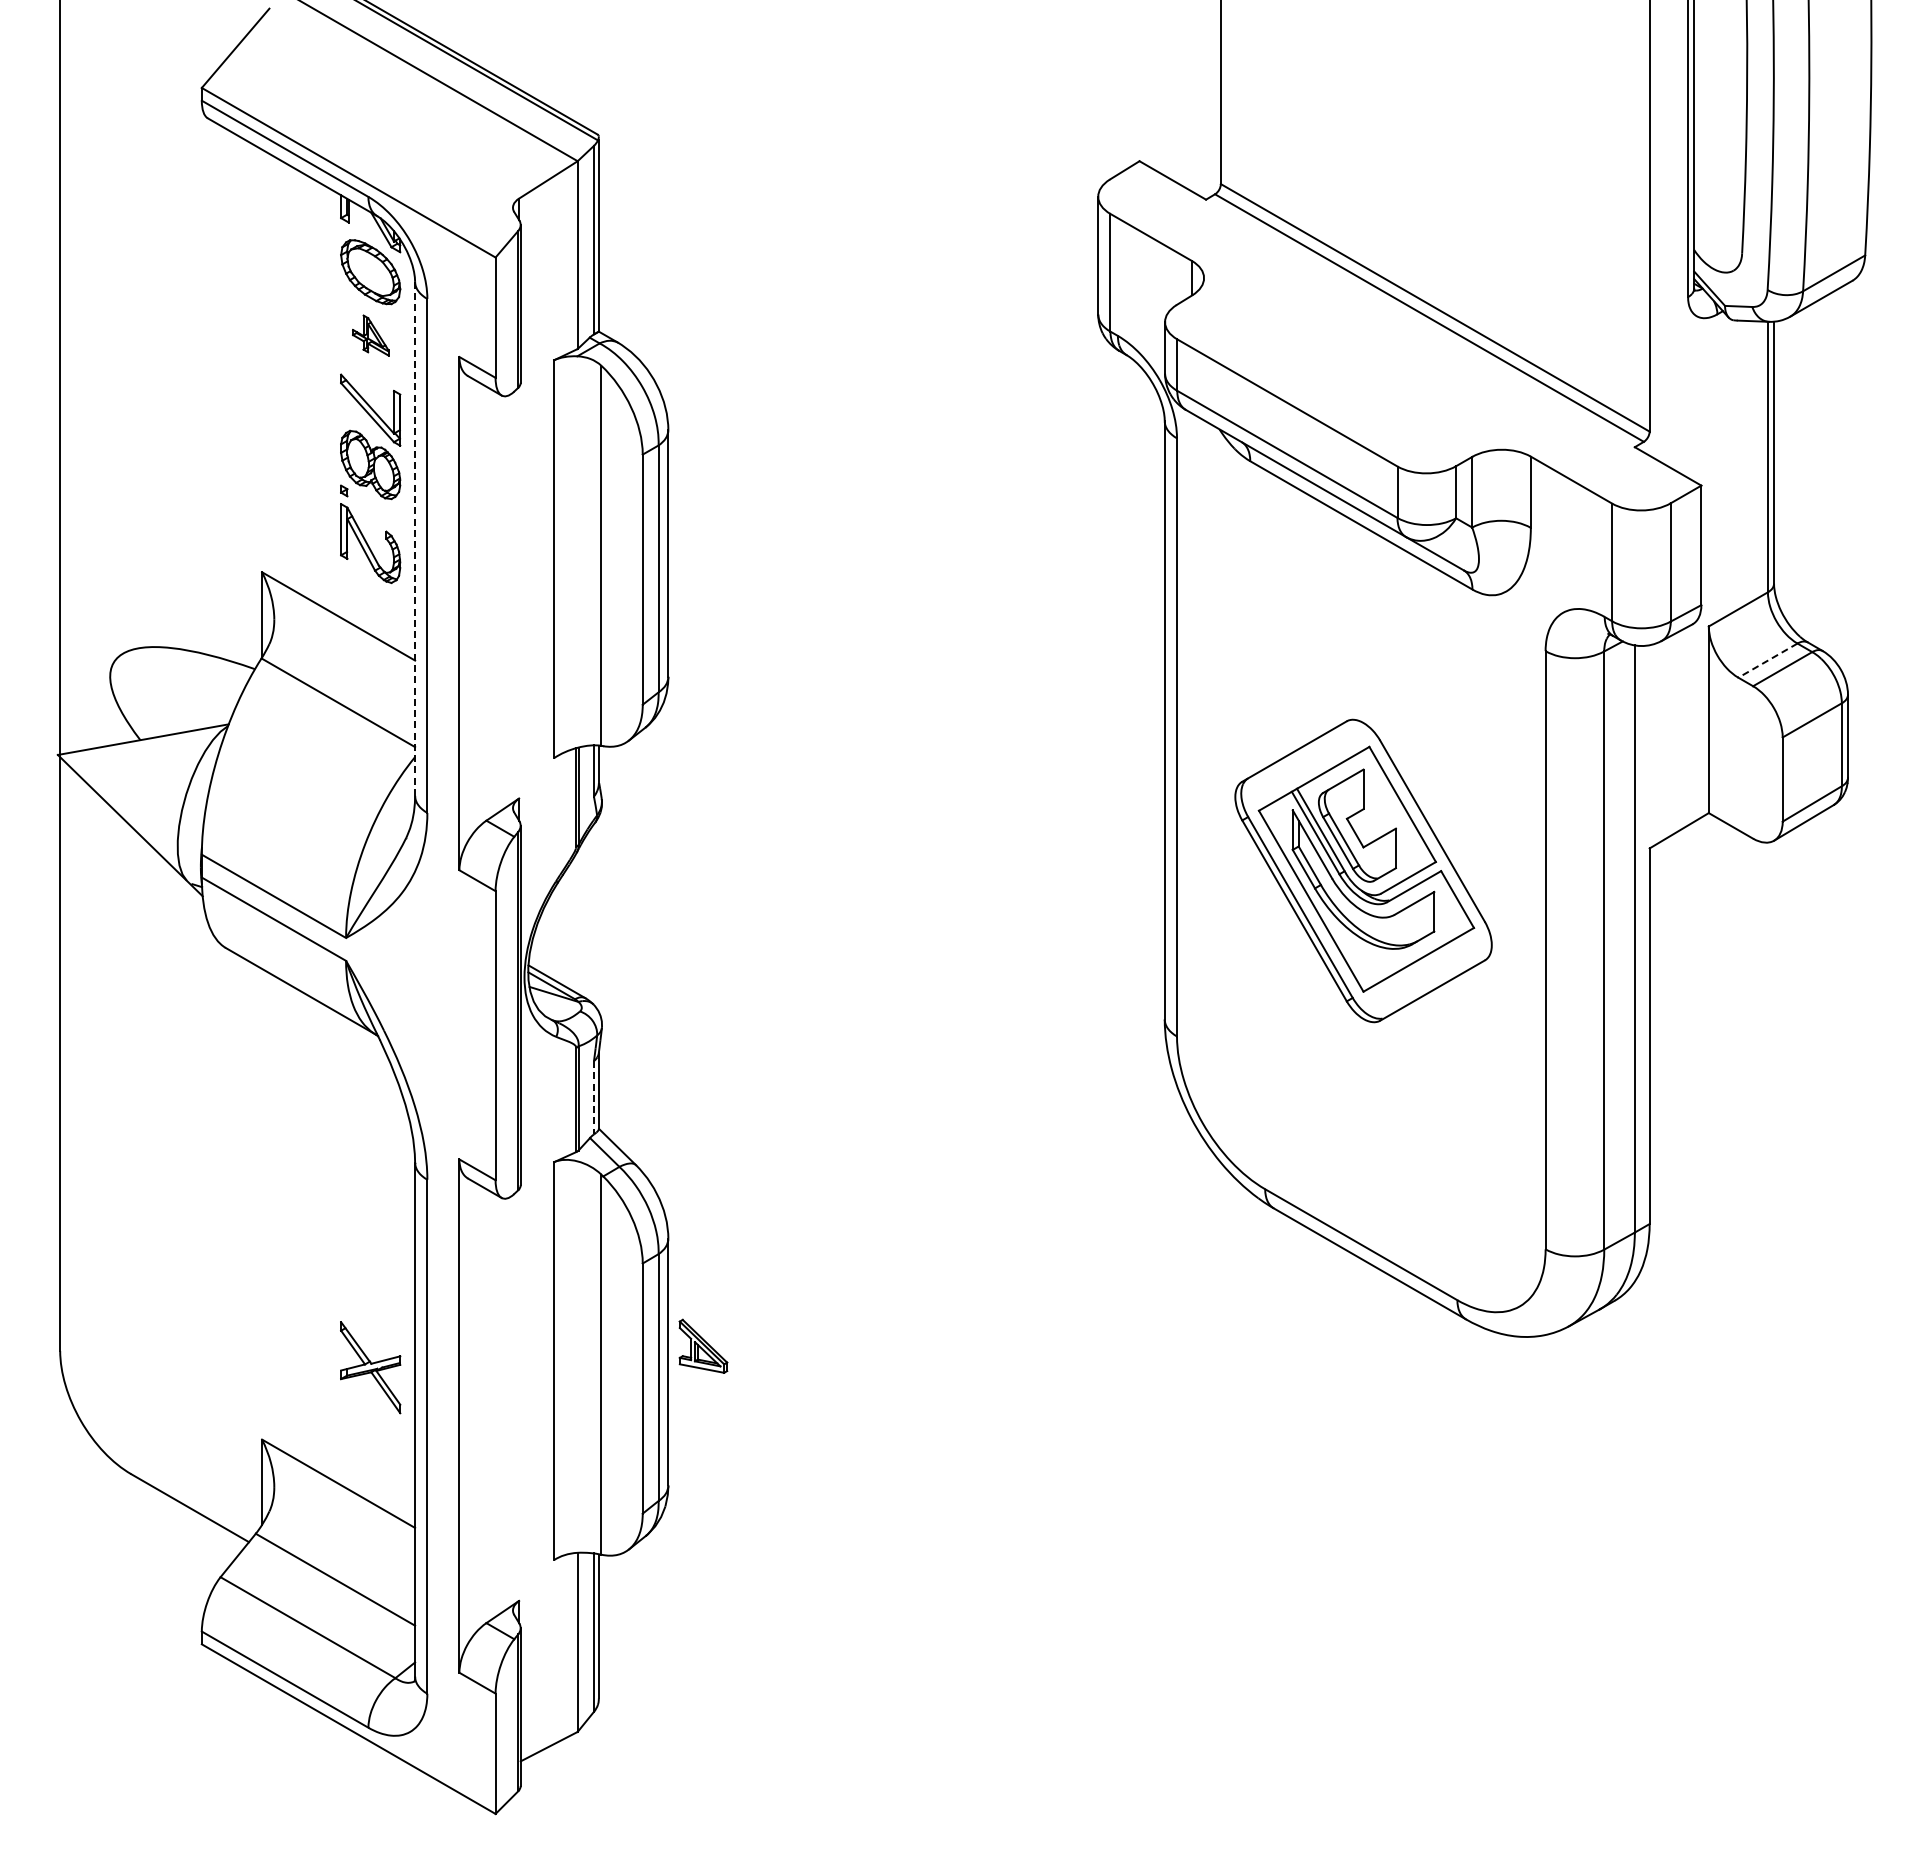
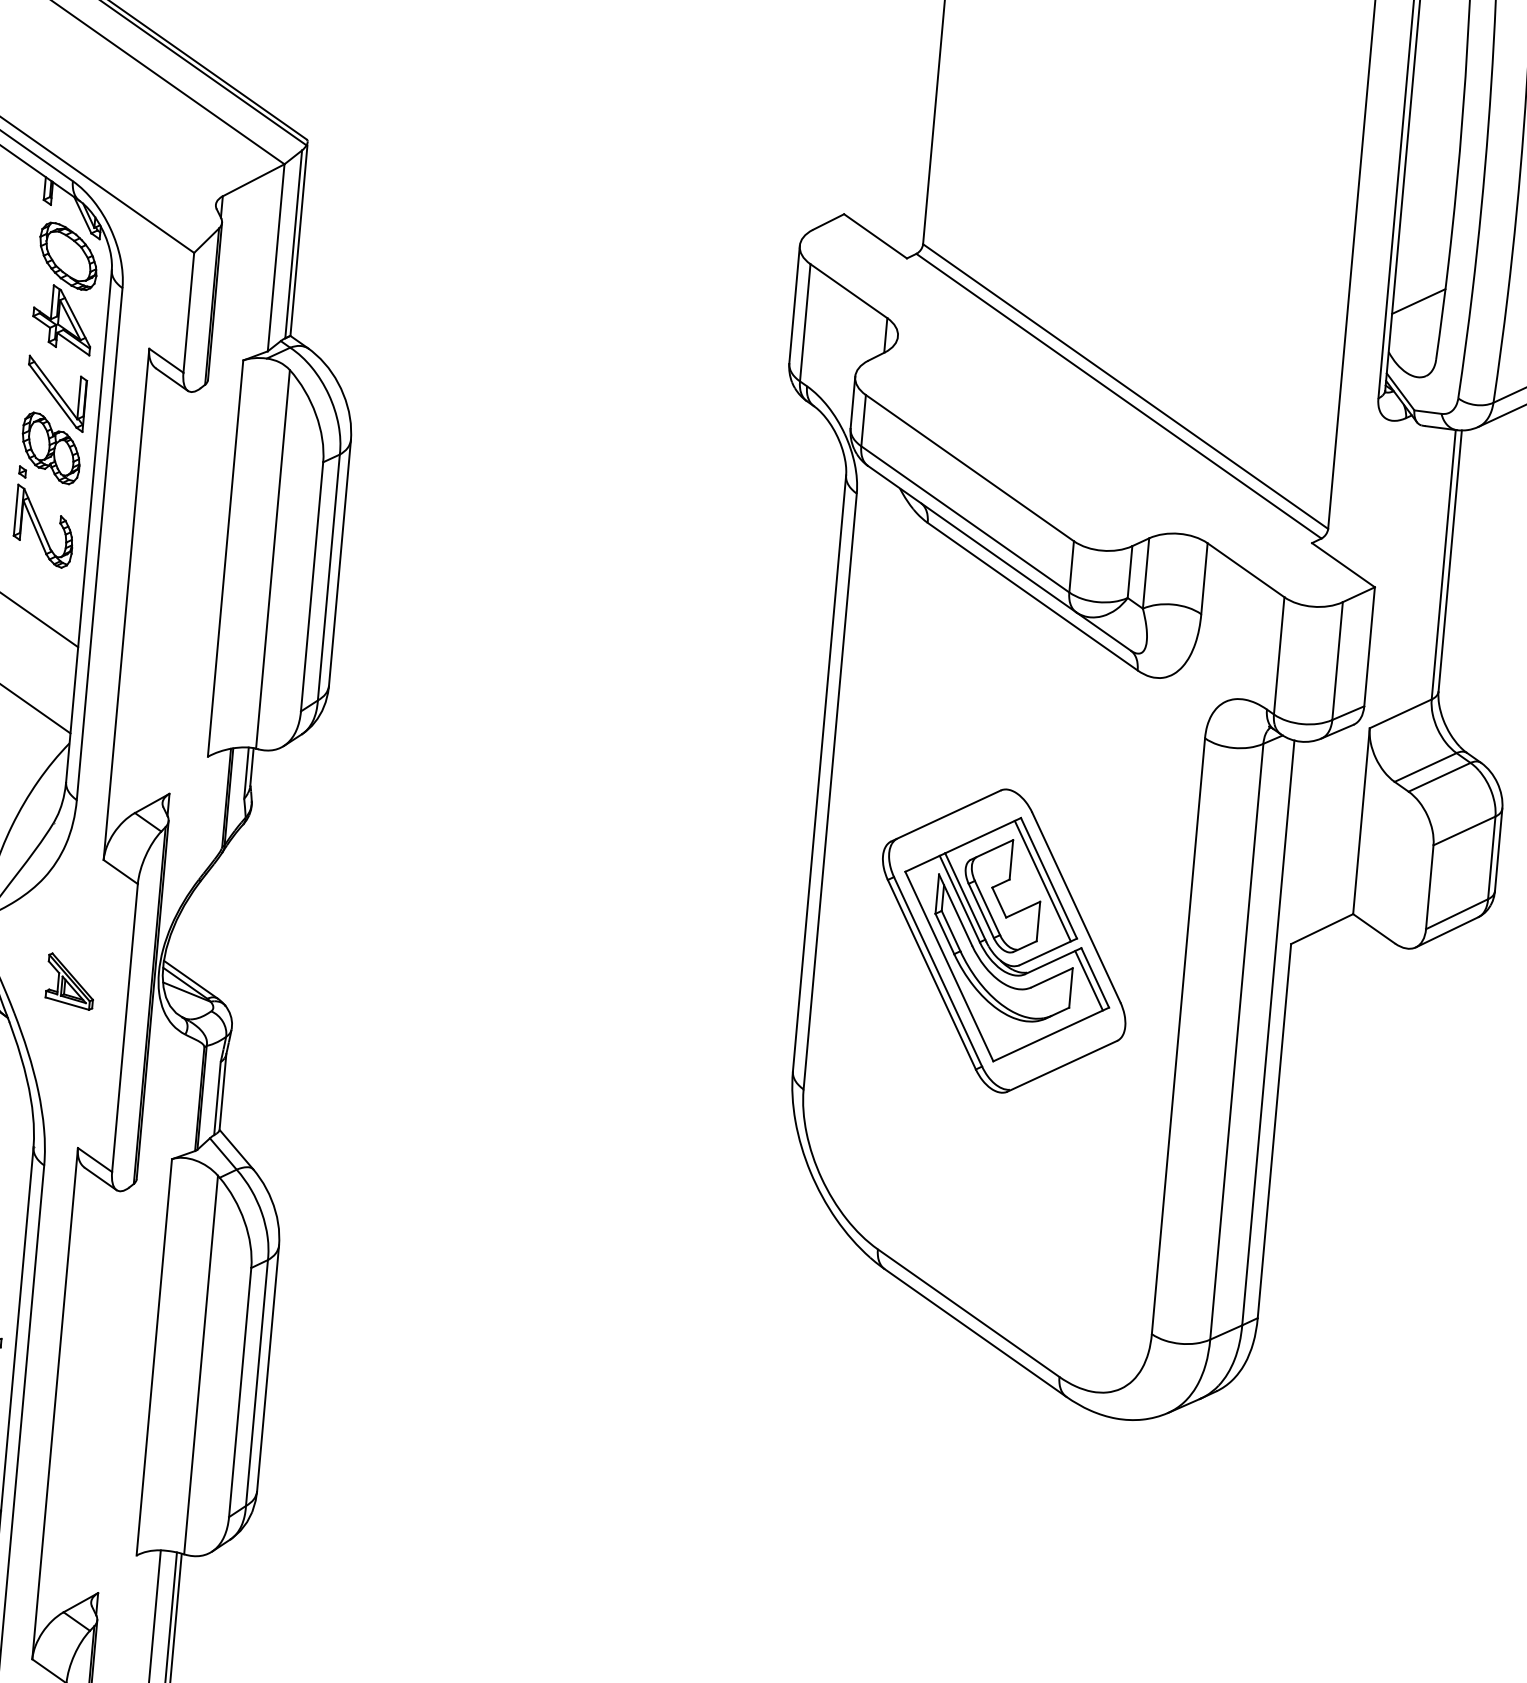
line: (1719, 196) -> (1418, 300), added
part: (370, 335) -> (62, 319), size x1.67
line: (415, 538) -> (89, 525), dashed -> solid
line: (1767, 660) -> (1425, 767), dashed -> solid
line: (1396, 807) -> (1042, 880), added
line: (1451, 902) -> (1088, 980), added
line: (593, 1097) -> (217, 1098), dashed -> solid
part: (703, 1345) -> (70, 980), moved

